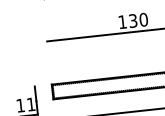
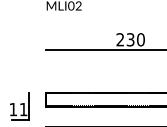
text: (121, 21) -> (119, 39), 130 -> 230

